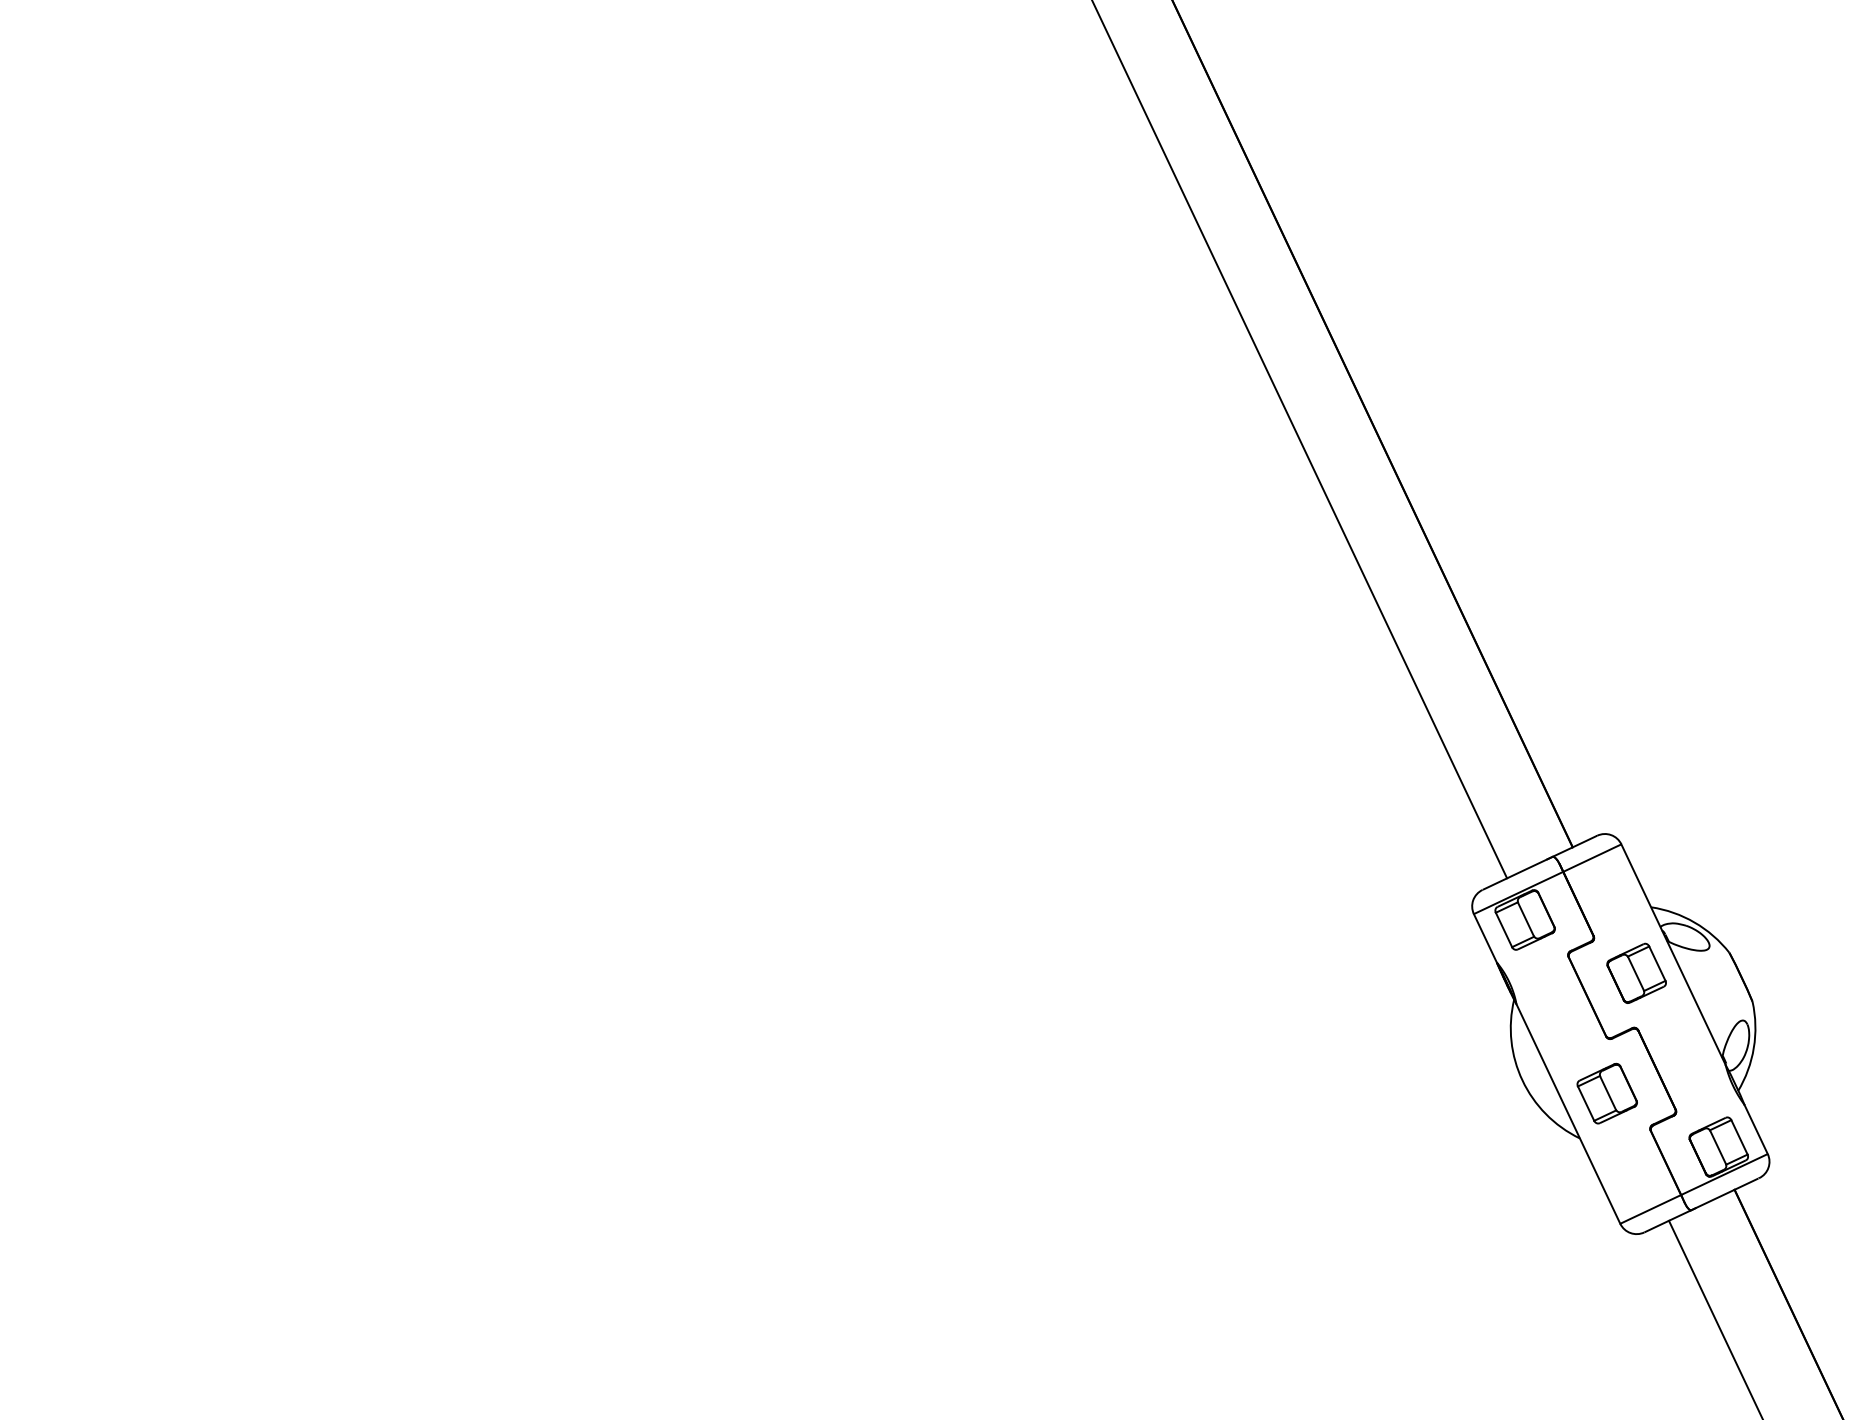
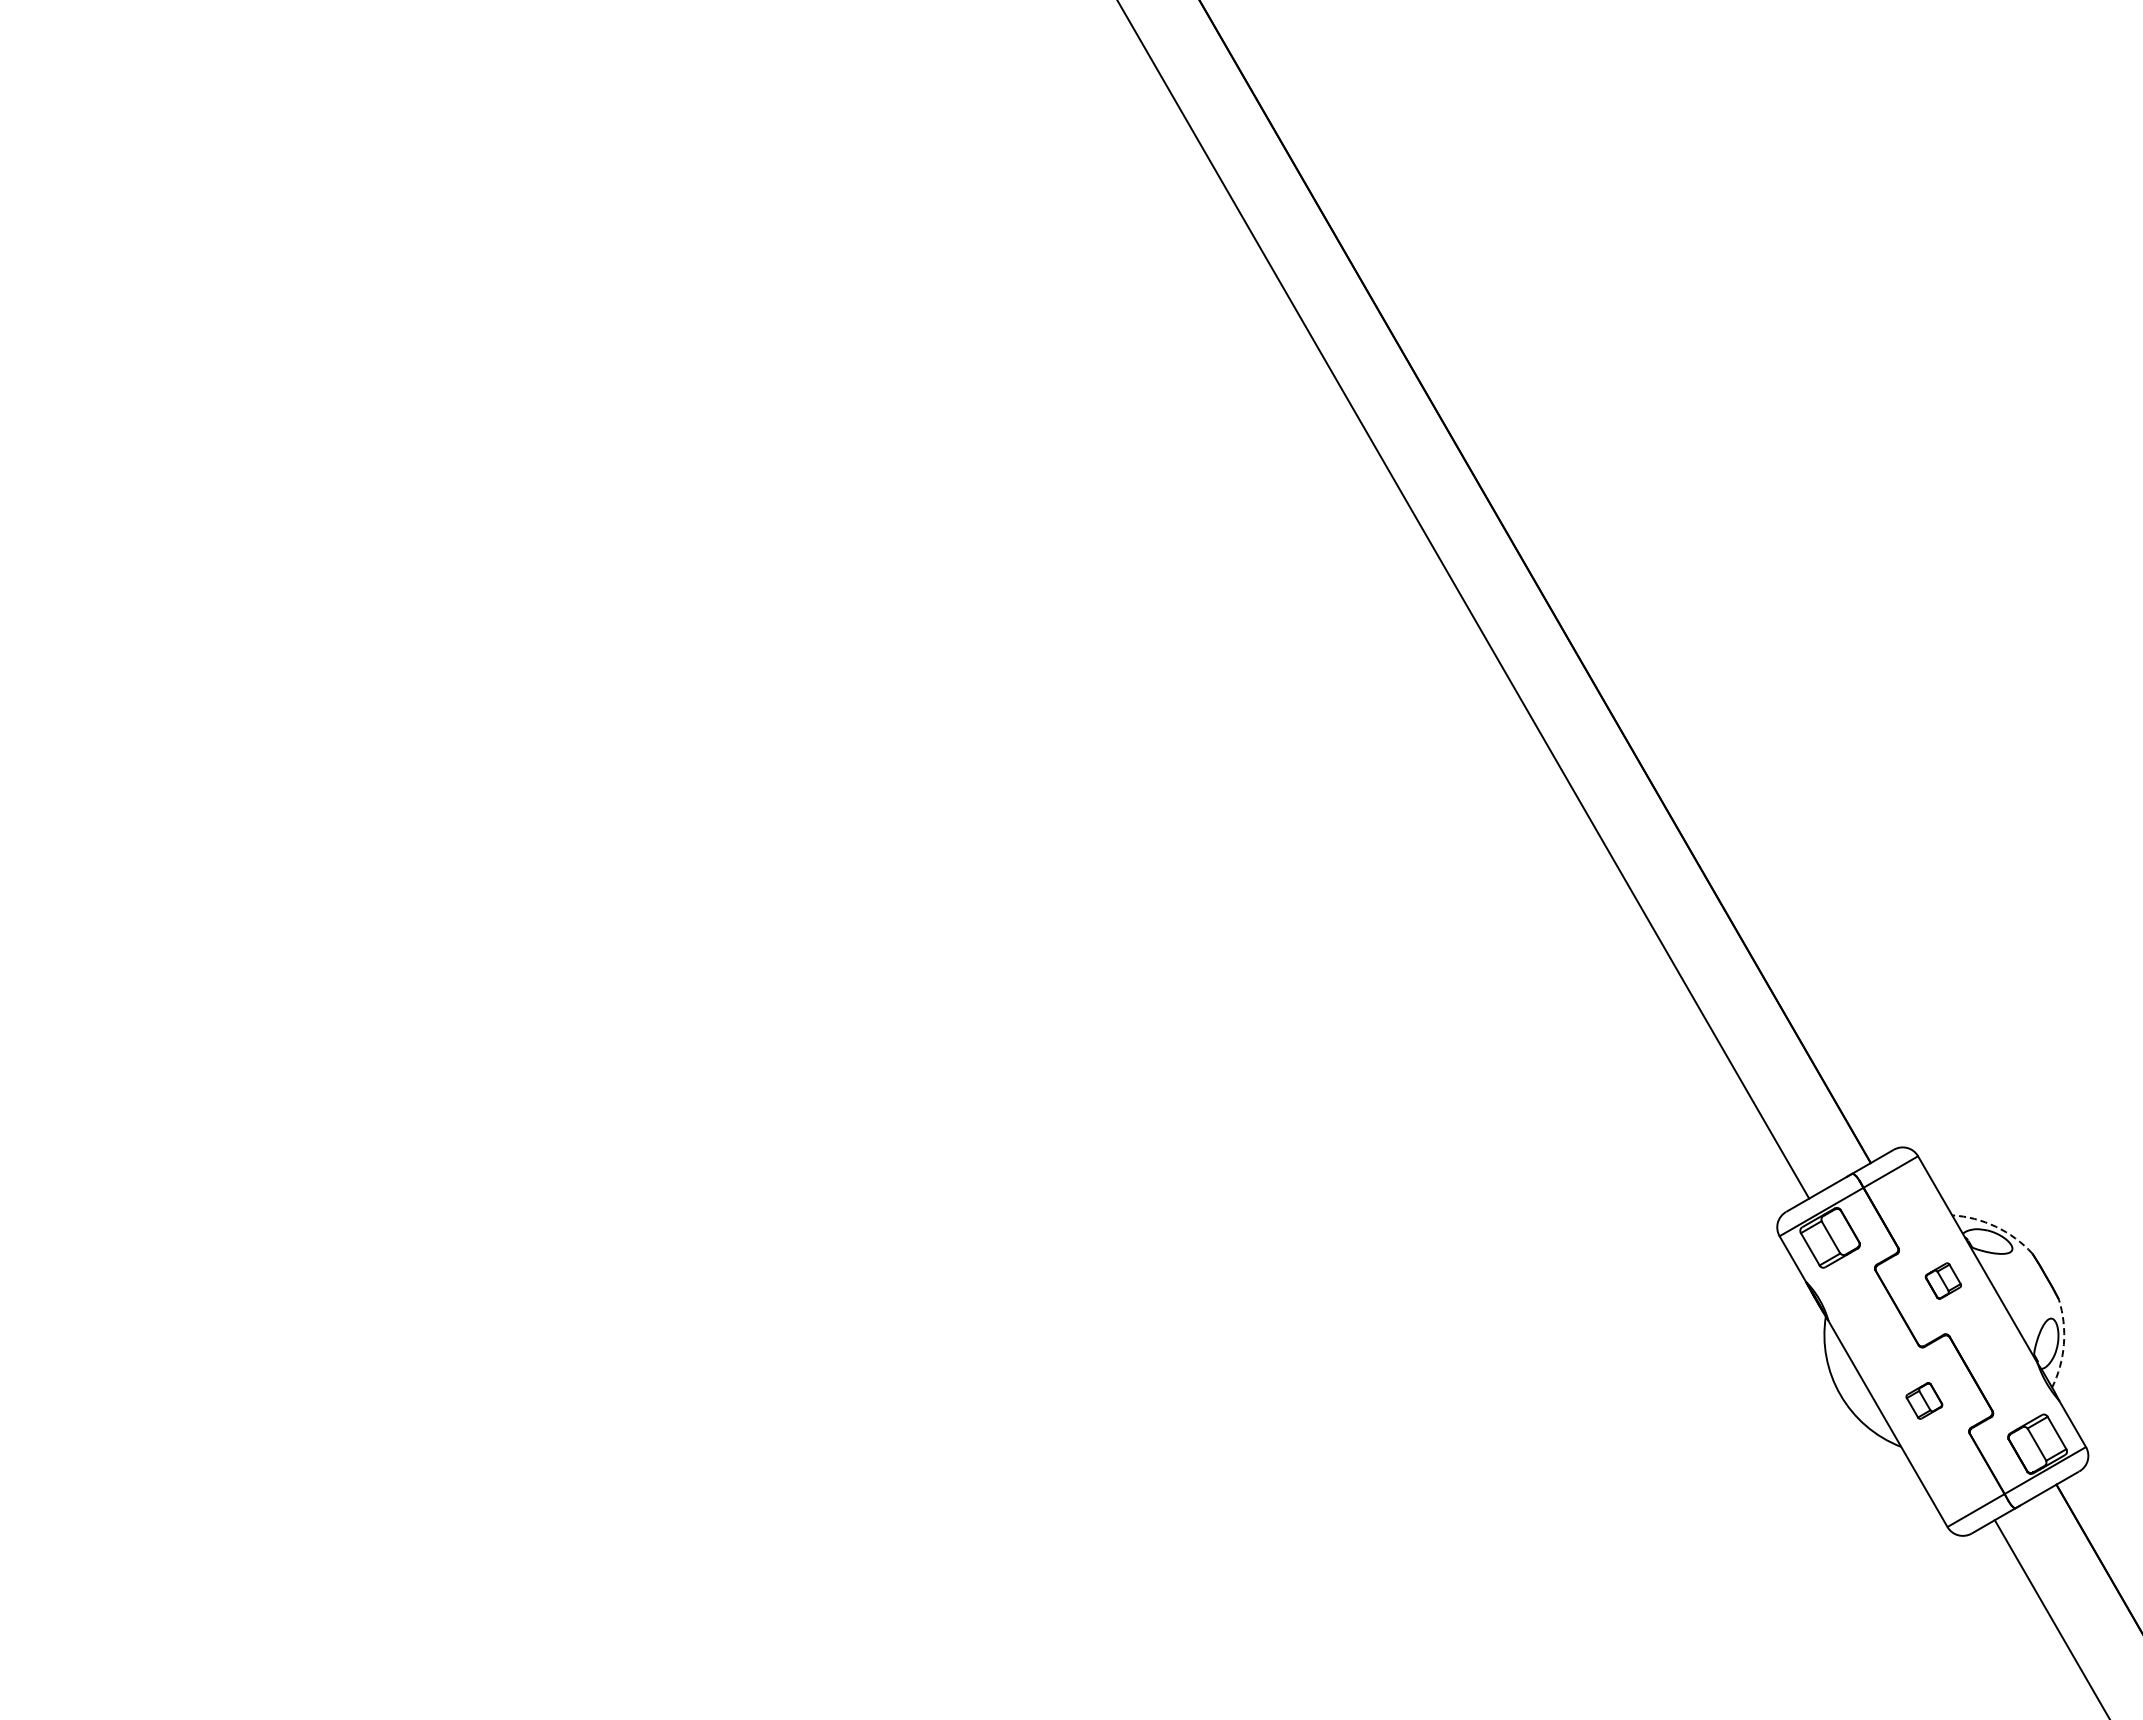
arc: (1694, 922) -> (1995, 1226), solid -> dashed
part: (1636, 972) -> (1943, 1280), size x0.6
arc: (1753, 1047) -> (2063, 1344), solid -> dashed
part: (1607, 1093) -> (1924, 1400), size x0.6

